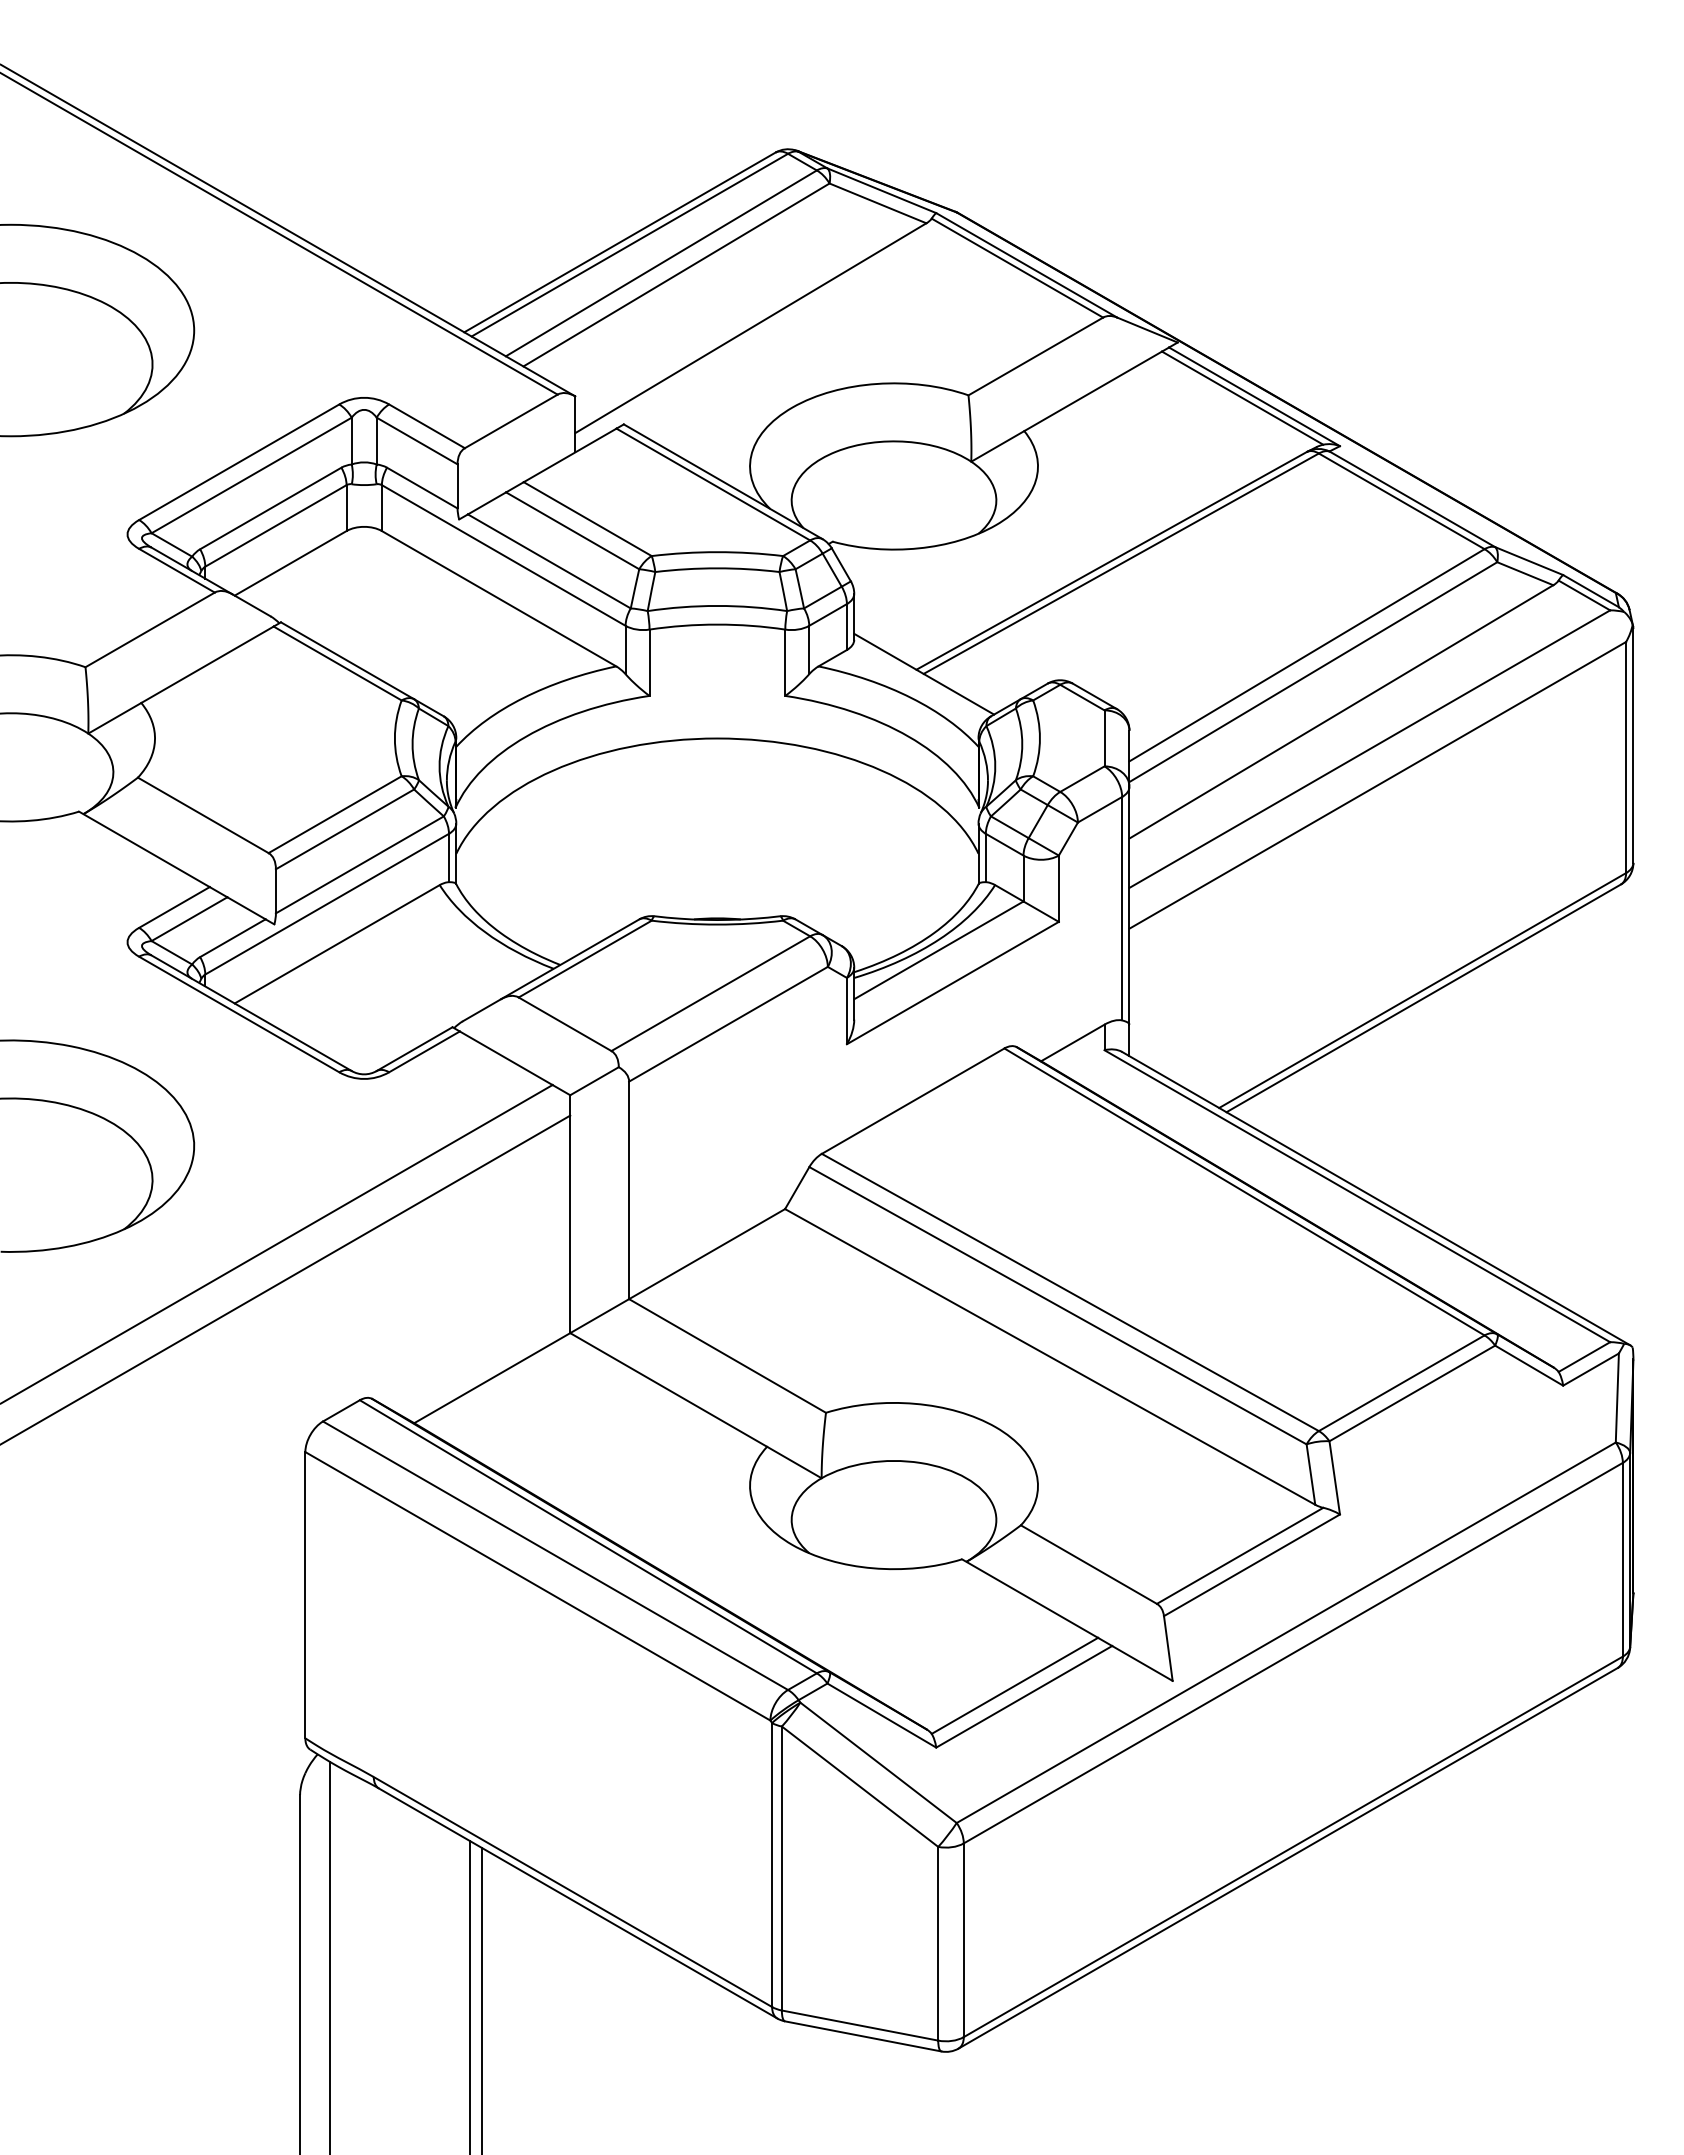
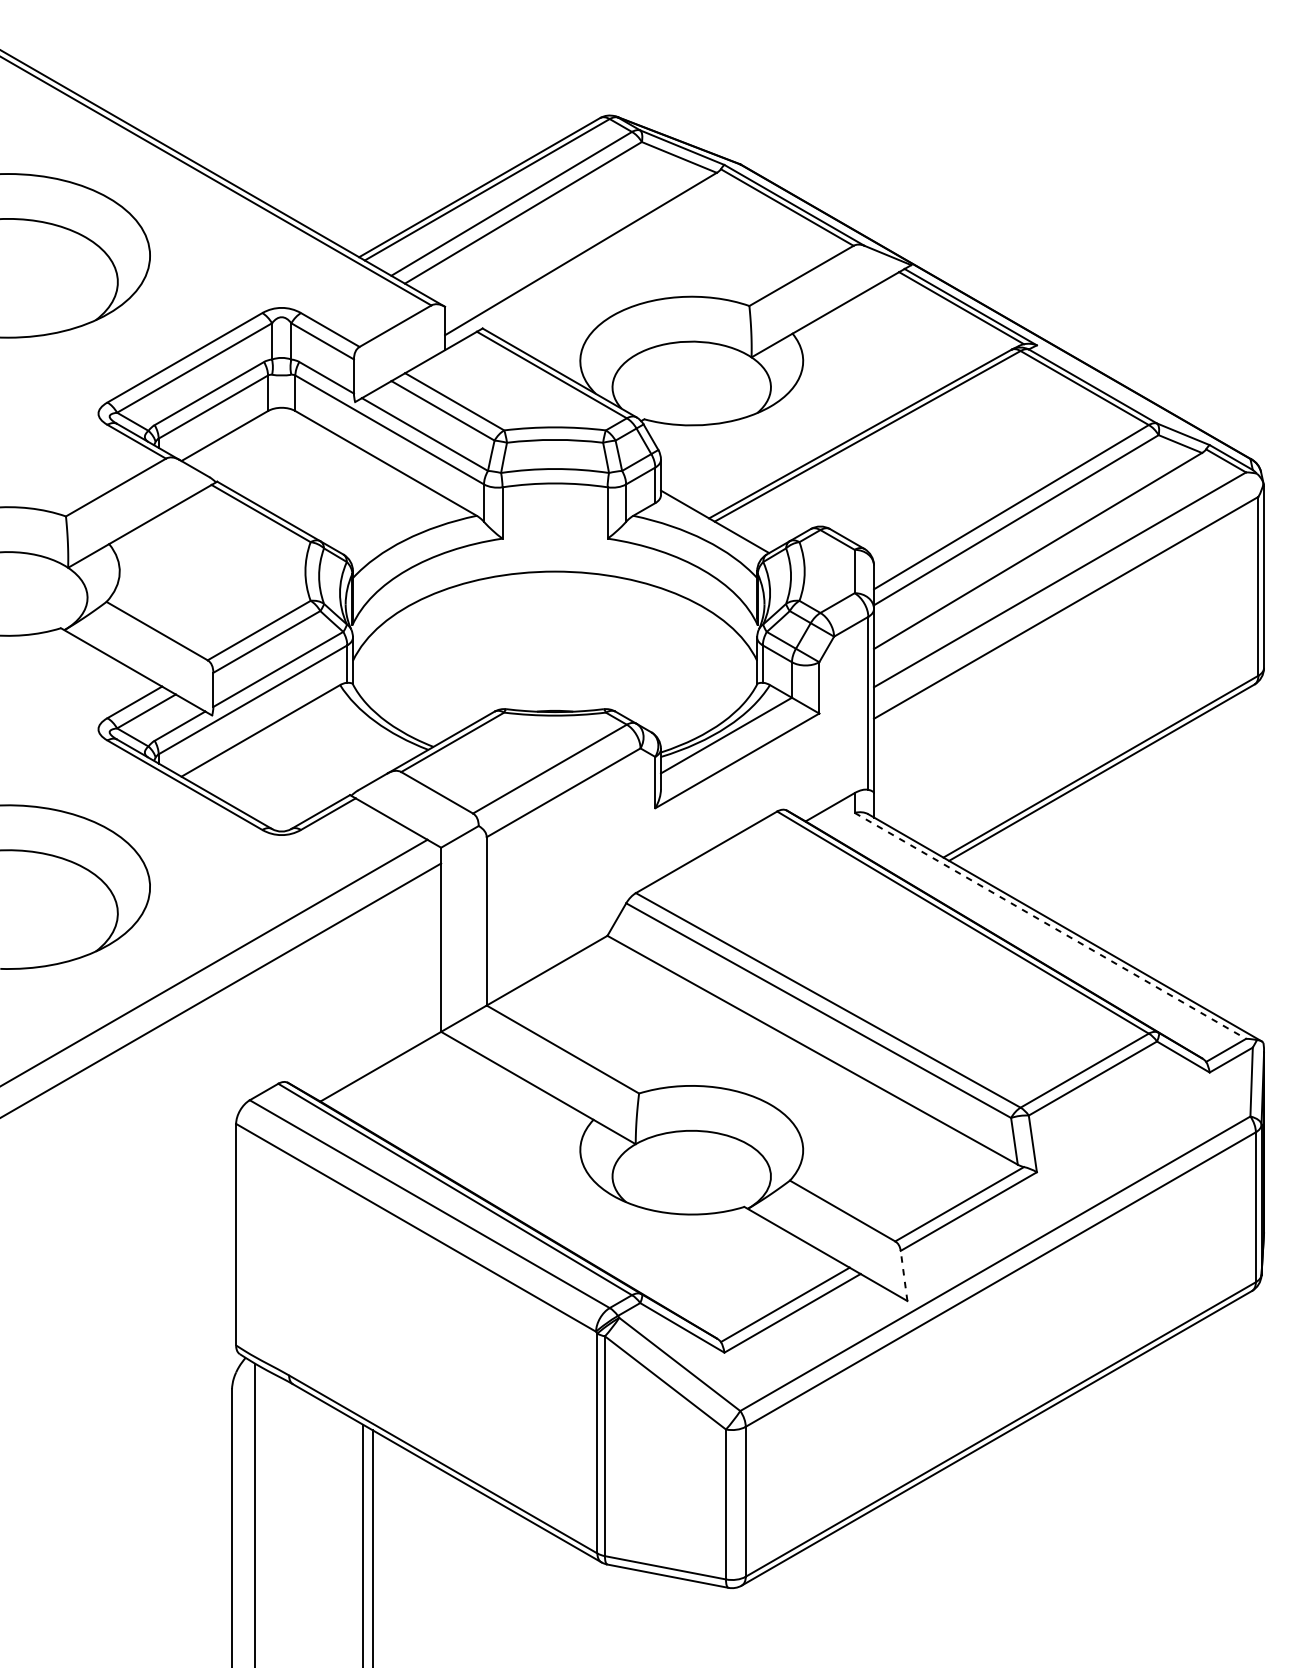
line: (1357, 1196) -> (1050, 926), solid -> dashed
line: (1168, 1648) -> (904, 1275), solid -> dashed

